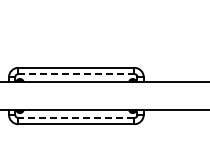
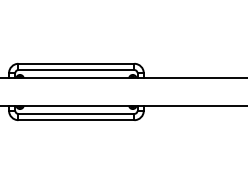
line: (76, 74) -> (76, 70), dashed -> solid
line: (76, 117) -> (76, 113), dashed -> solid

